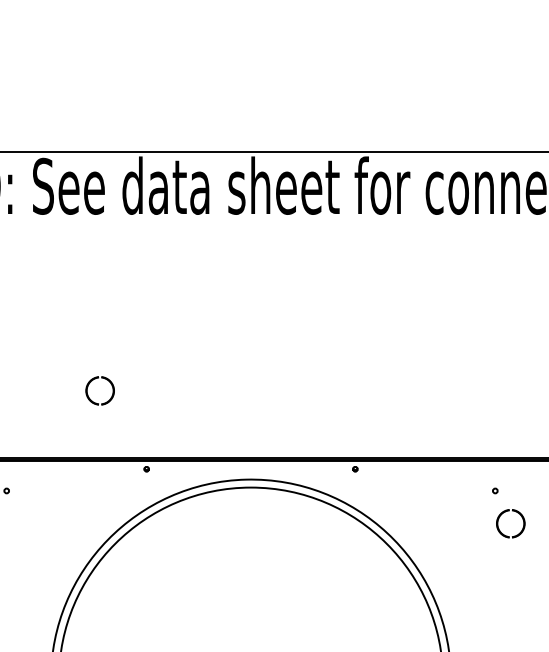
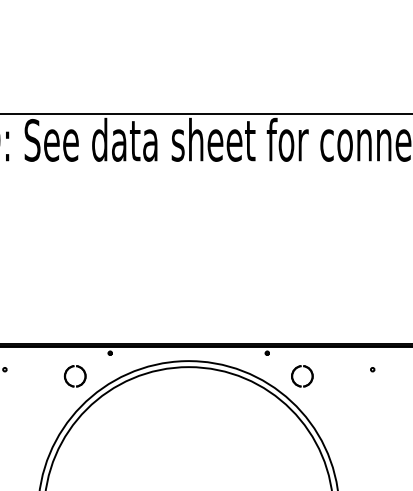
part: (88, 391) -> (66, 376), moved
part: (520, 530) -> (309, 381), moved

